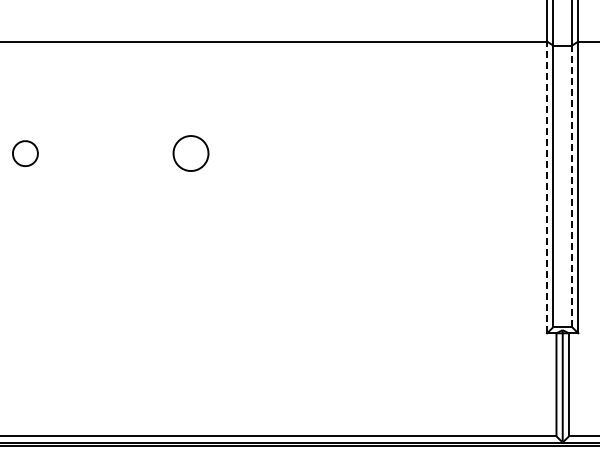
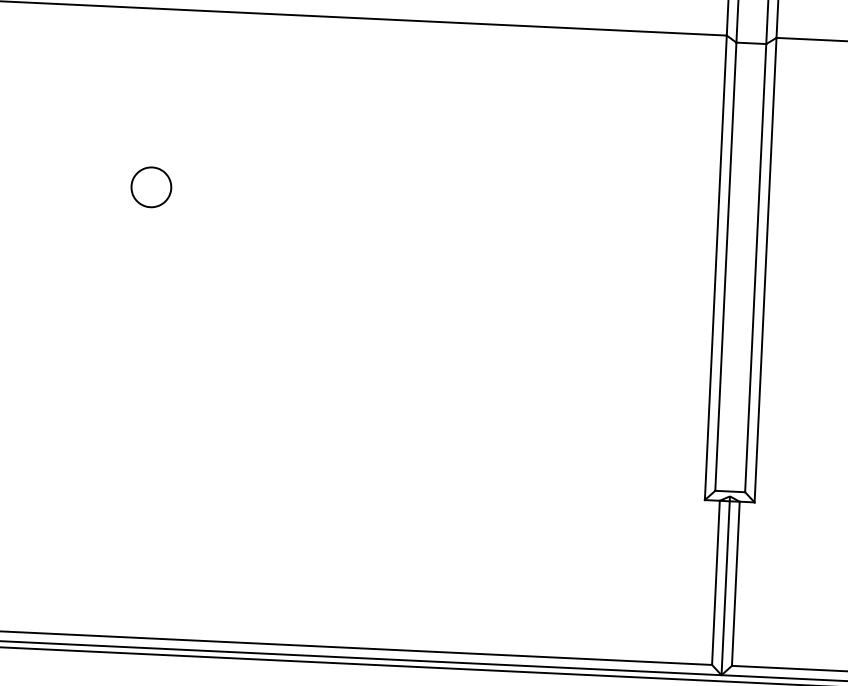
part: (190, 153) -> (150, 187), size x0.71
line: (572, 186) -> (756, 268), dashed -> solid
line: (547, 187) -> (716, 268), dashed -> solid

